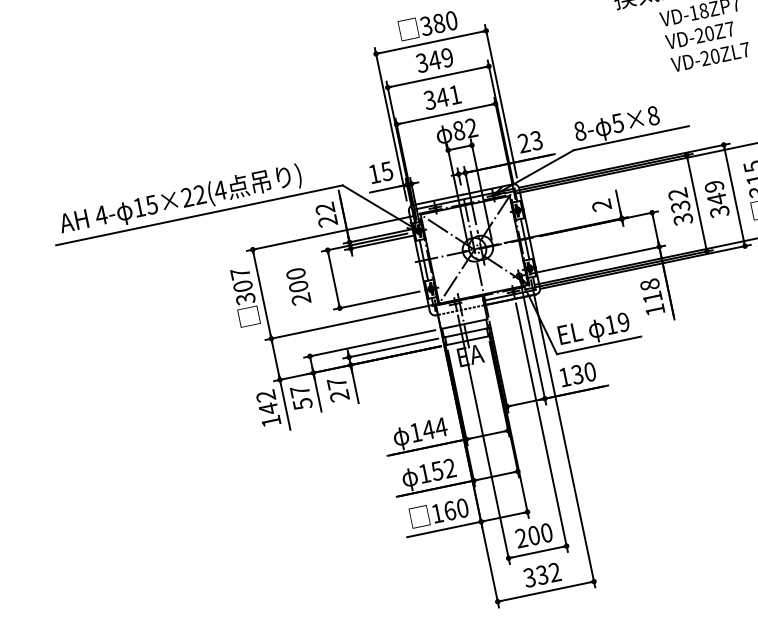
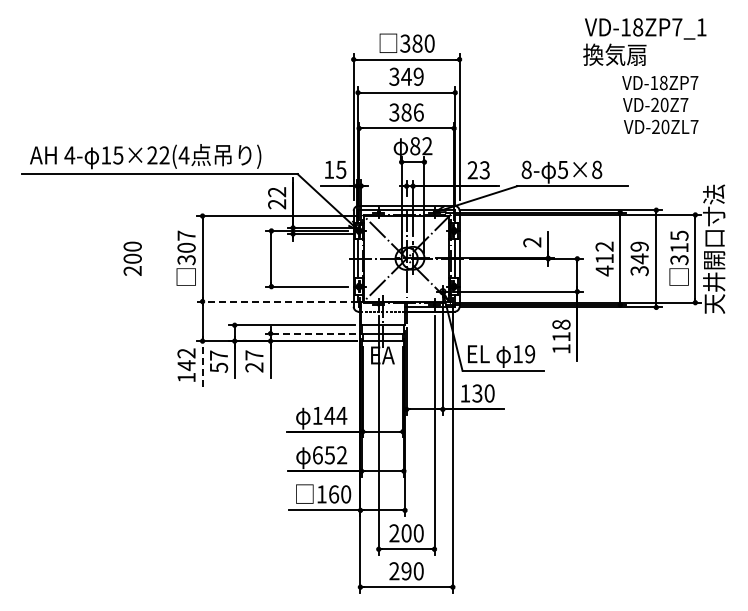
text: (448, 96) -> (412, 112), 341 -> 386
text: (681, 213) -> (604, 265), 332 -> 412
text: (298, 286) -> (132, 258), moved
line: (349, 322) -> (277, 301), solid -> dashed
line: (390, 348) -> (310, 333), solid -> dashed
line: (284, 403) -> (202, 363), solid -> dashed
text: (424, 473) -> (317, 455), 152 -> 652
text: (542, 575) -> (406, 571), 332 -> 290

